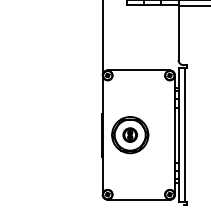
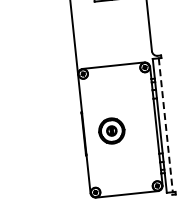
part: (130, 135) -> (112, 131), size x0.7
line: (184, 135) -> (165, 125), solid -> dashed

